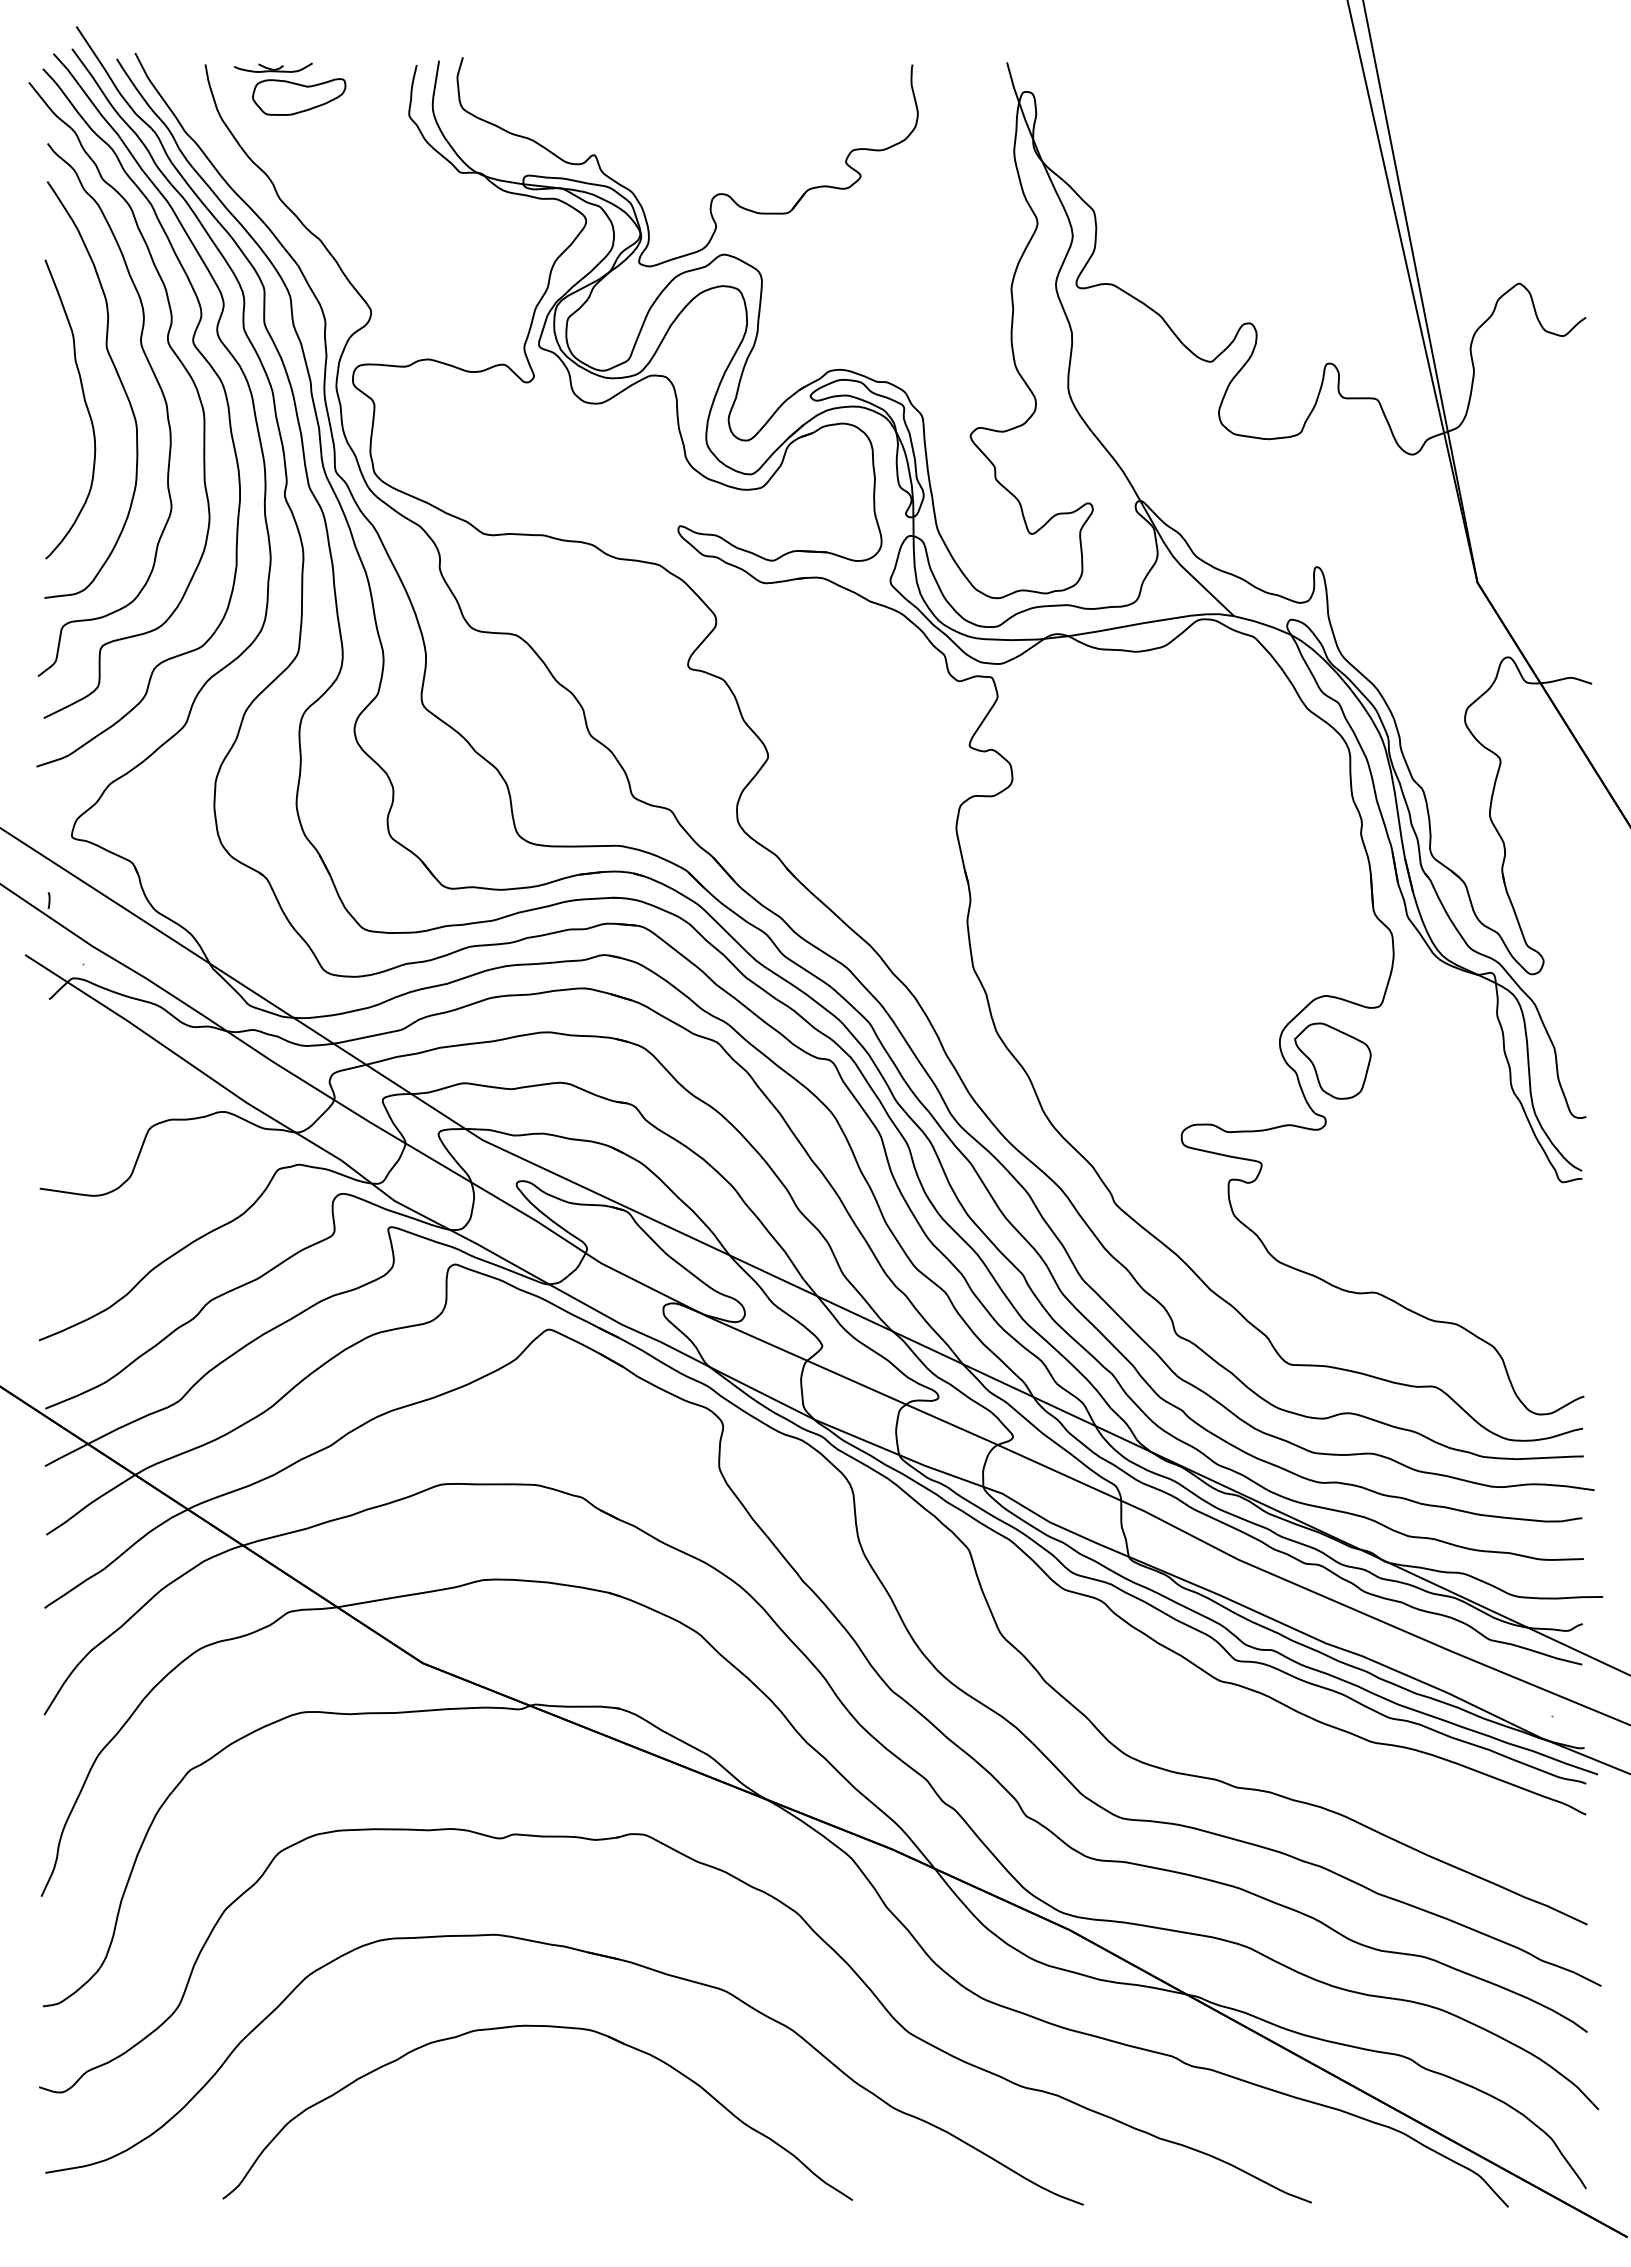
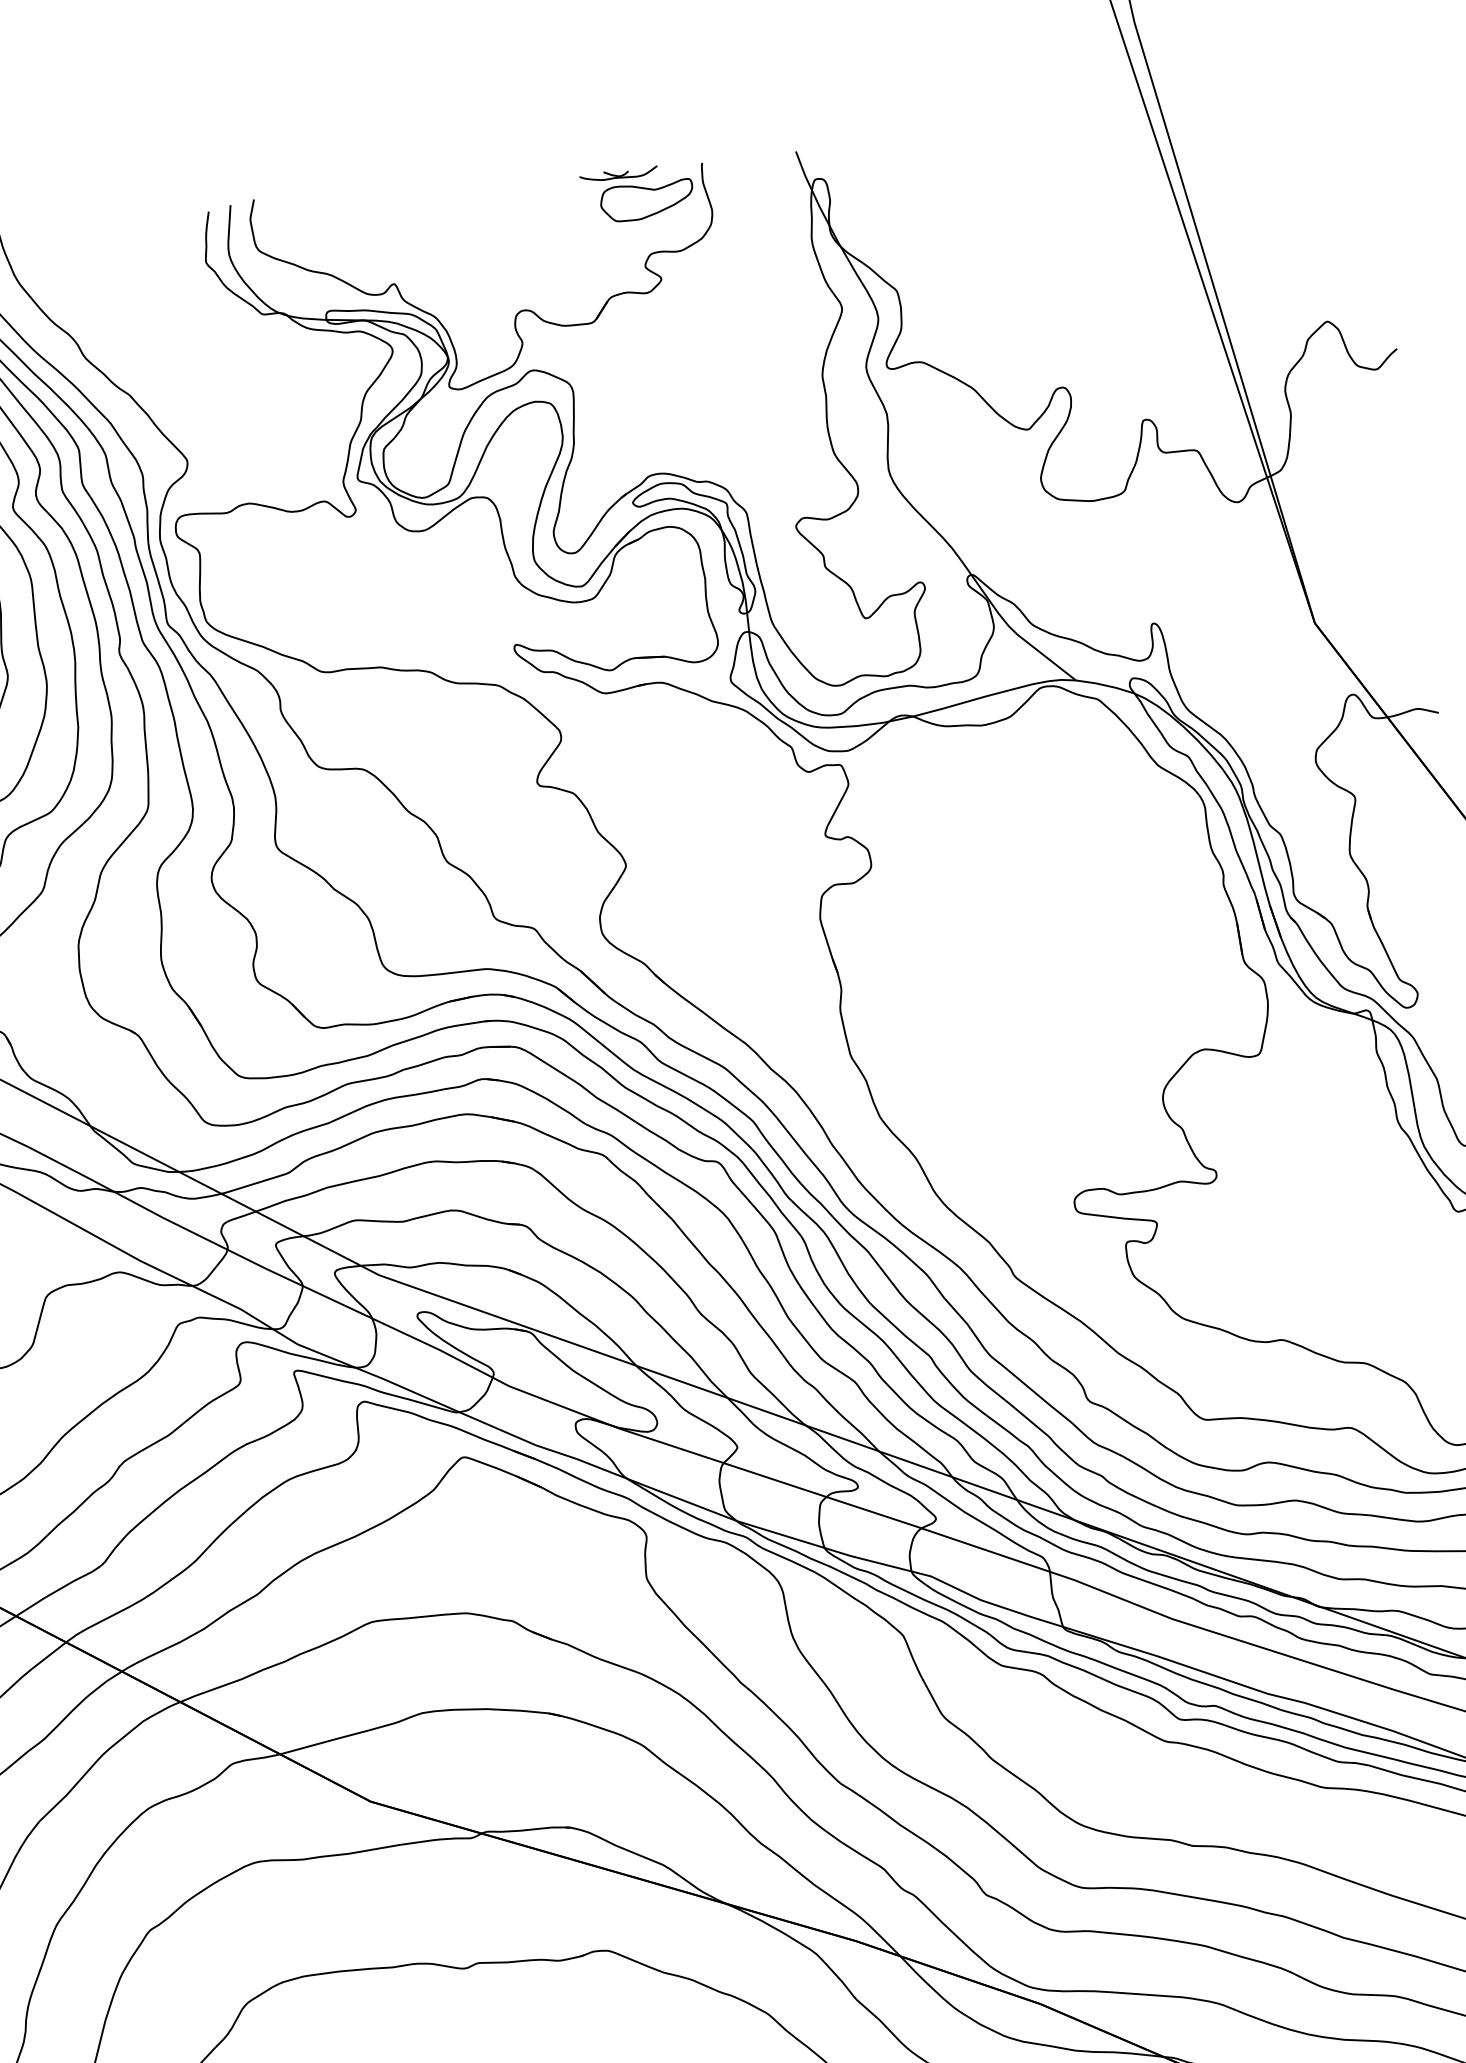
part: (290, 88) -> (637, 193), moved
part: (1332, 1060) -> (1217, 1113), removed

